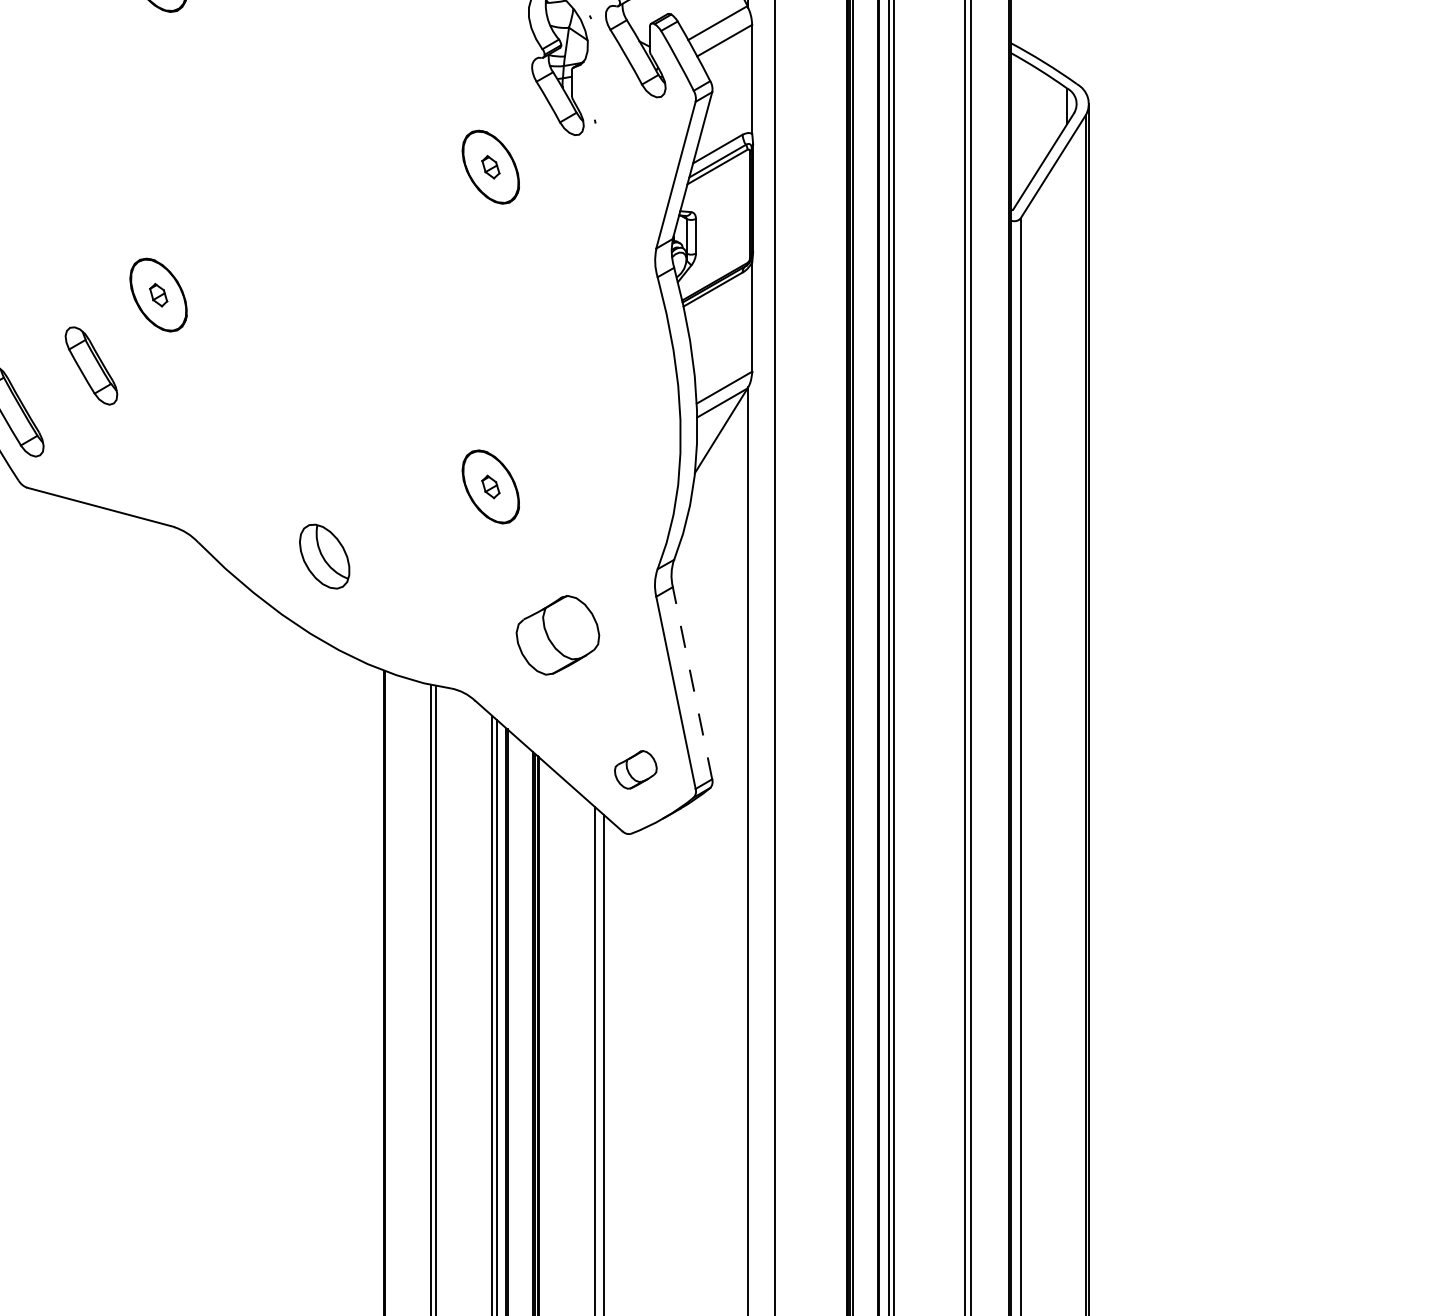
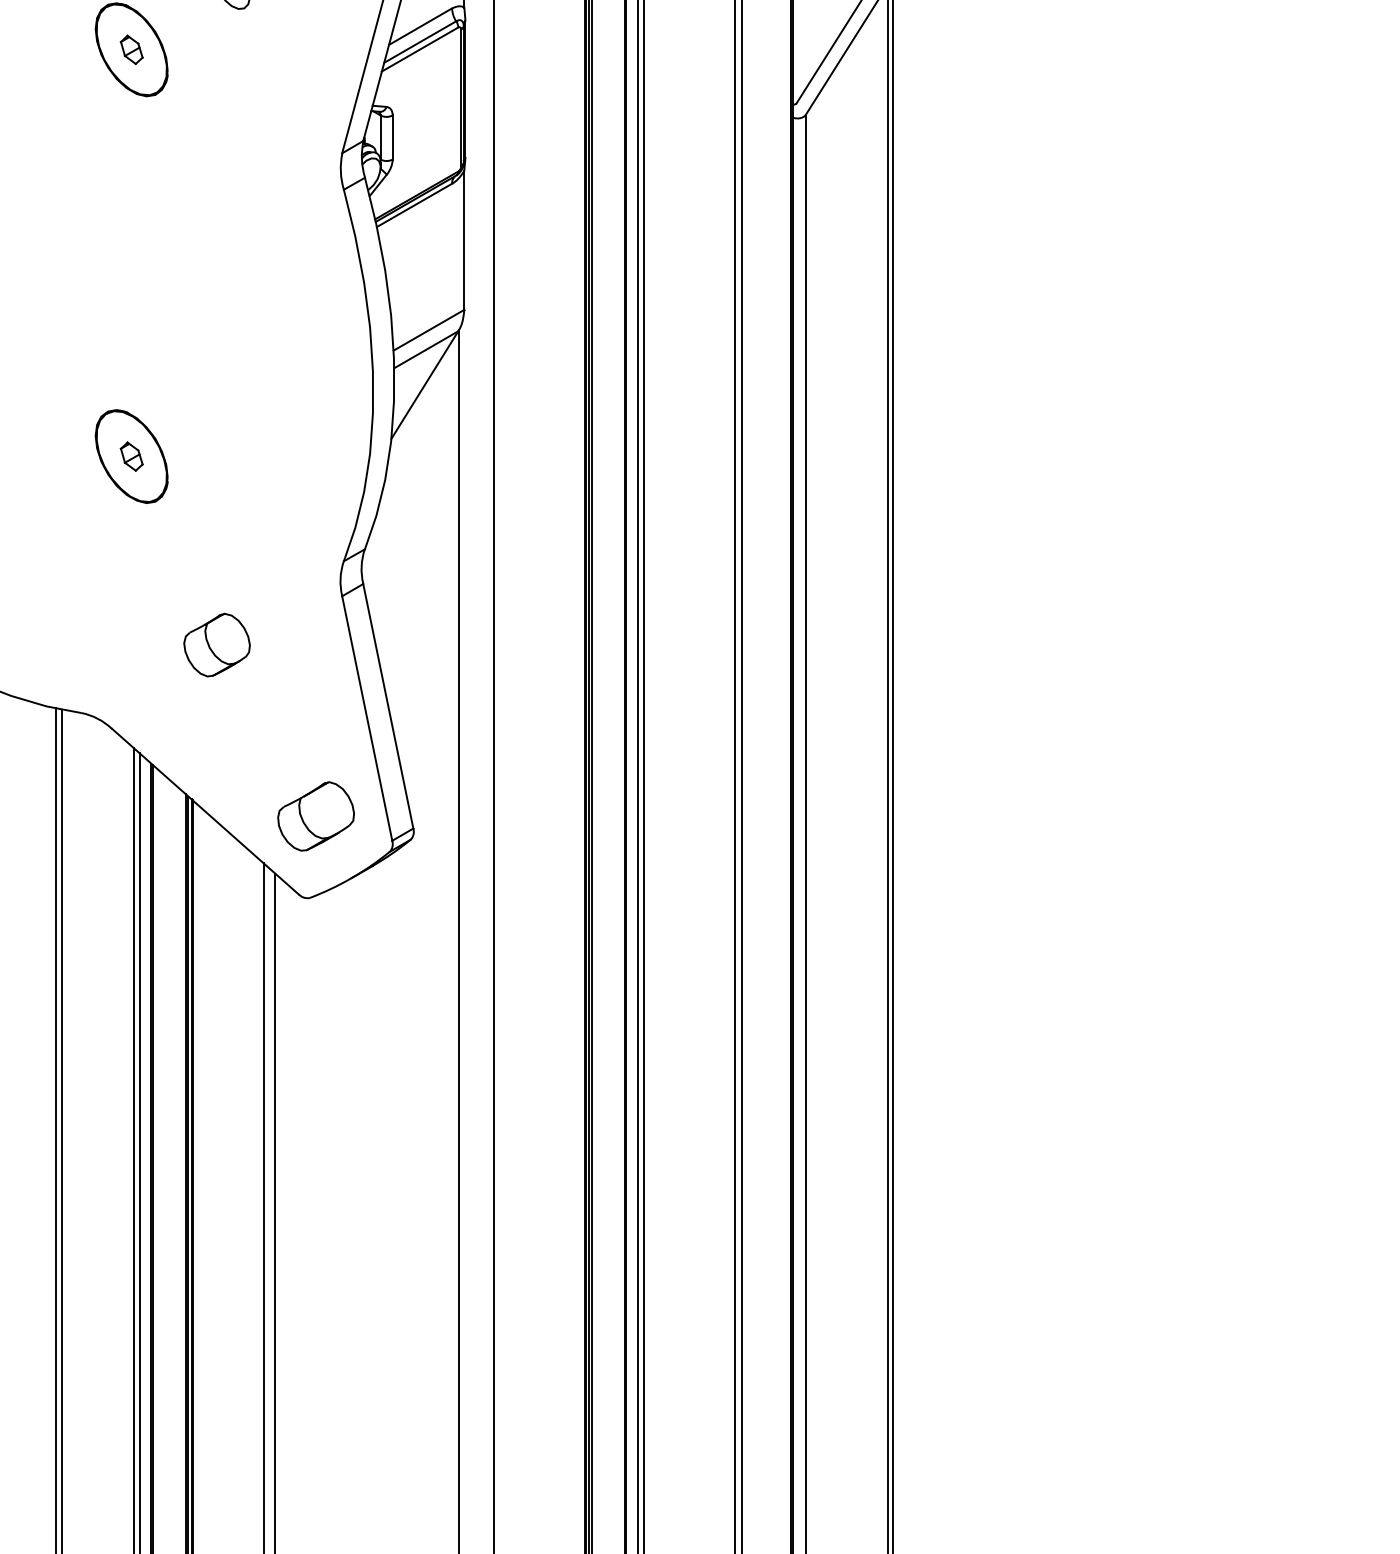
part: (557, 634) -> (216, 644), size x0.62
line: (692, 682) -> (388, 705), dashed -> solid
part: (635, 769) -> (315, 816), size x1.43

